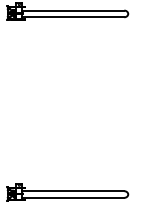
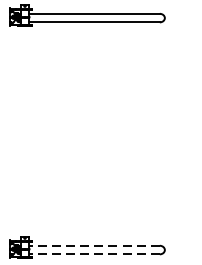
line: (72, 191) -> (93, 246), solid -> dashed
line: (72, 197) -> (93, 253), solid -> dashed

